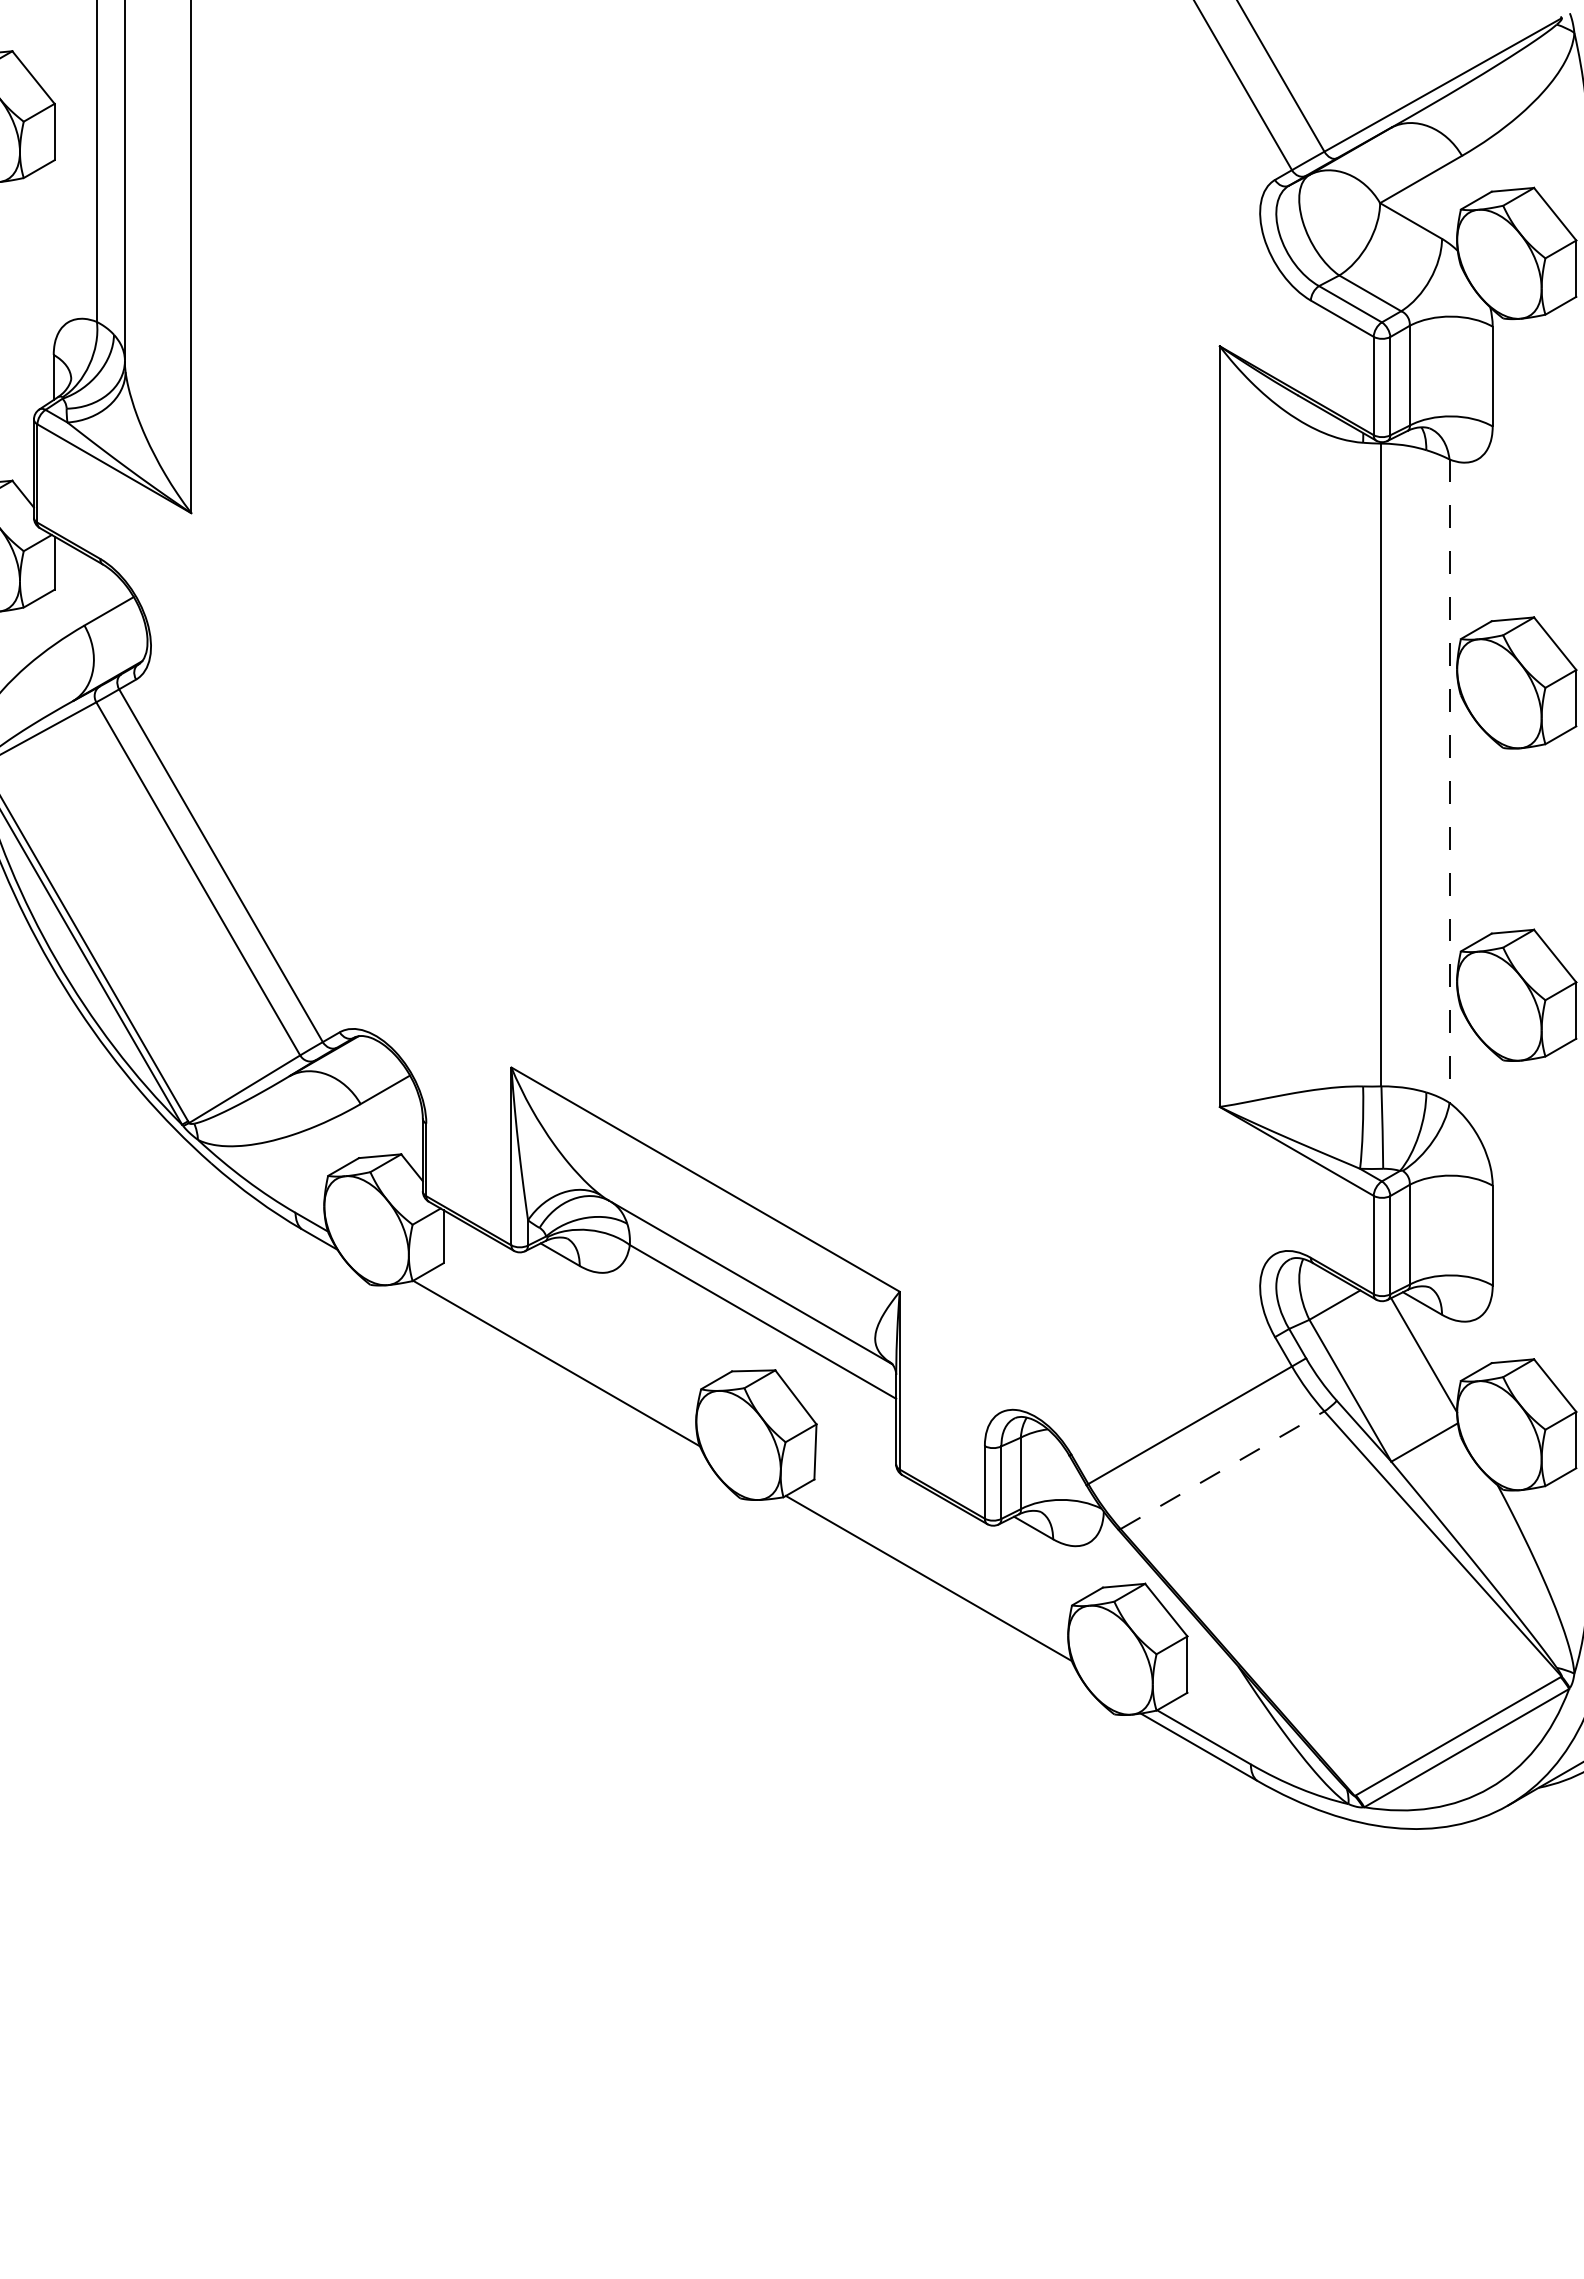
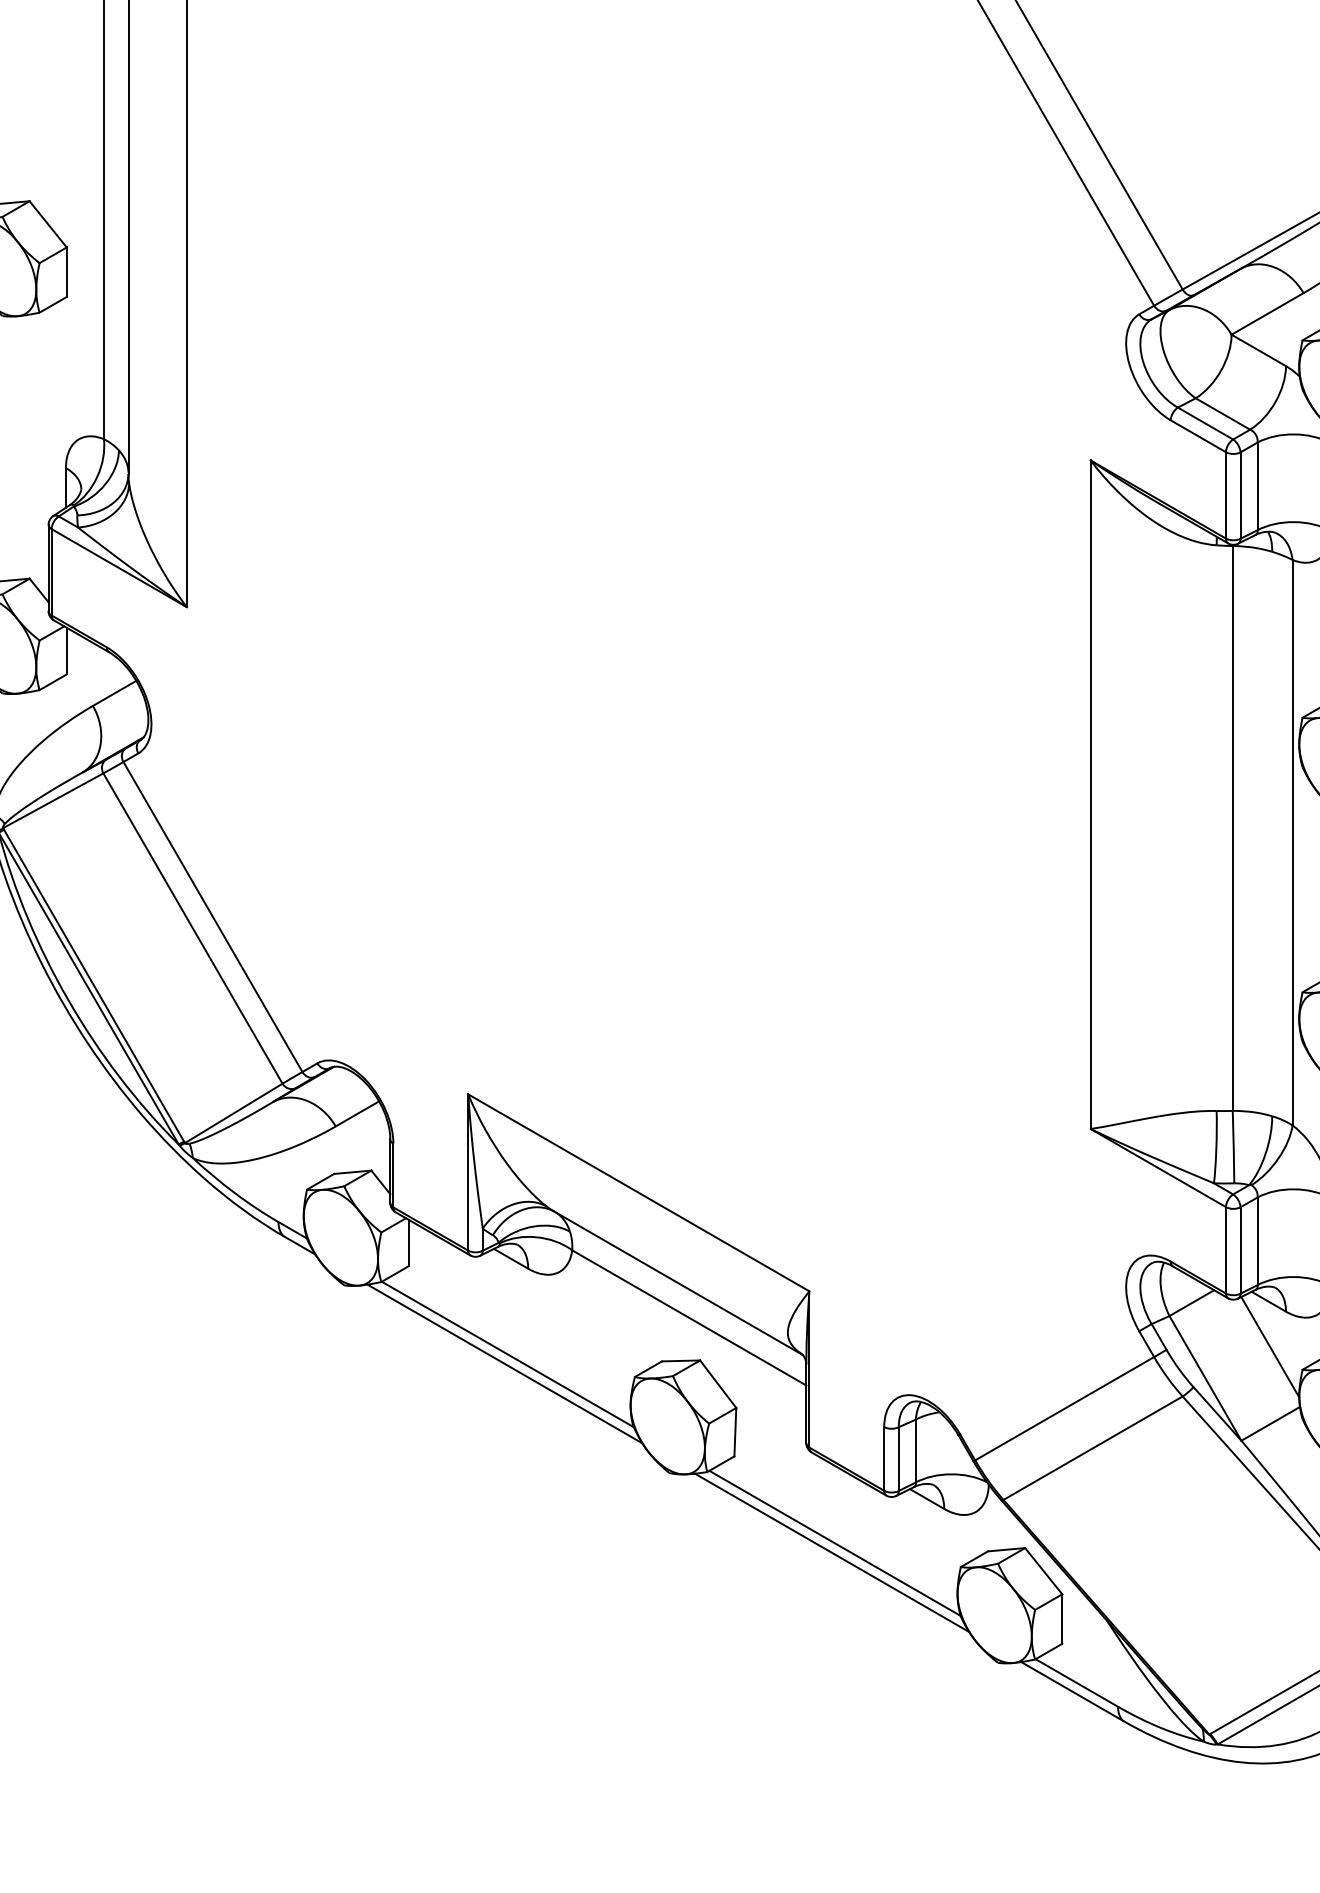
line: (1449, 781) -> (1292, 842), dashed -> solid
line: (552, 1374) -> (504, 1364), added
line: (1222, 1470) -> (1093, 1448), dashed -> solid
line: (925, 1589) -> (832, 1553), added

